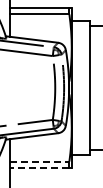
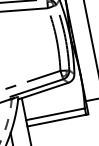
line: (39, 161) -> (55, 114), dashed -> solid
line: (39, 168) -> (56, 121), dashed -> solid

